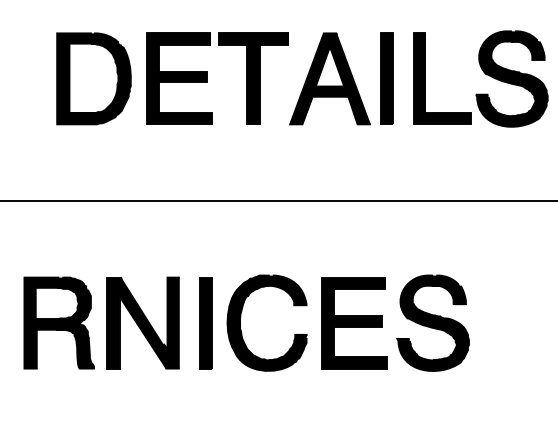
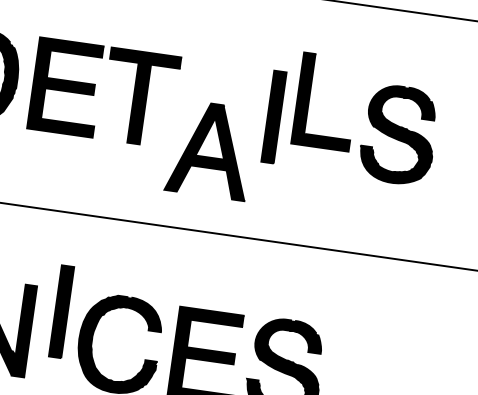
part: (329, 78) -> (210, 149), moved
part: (425, 78) -> (309, 99), moved
part: (205, 323) -> (60, 312), moved

